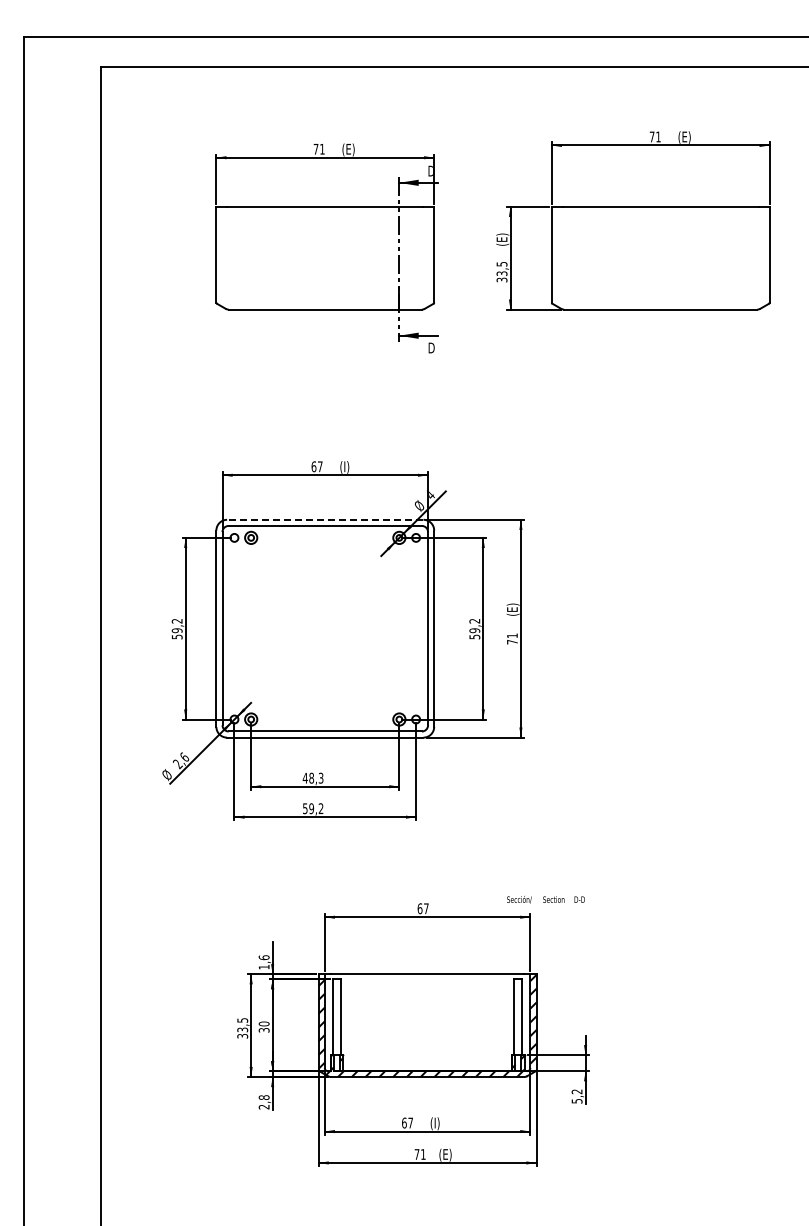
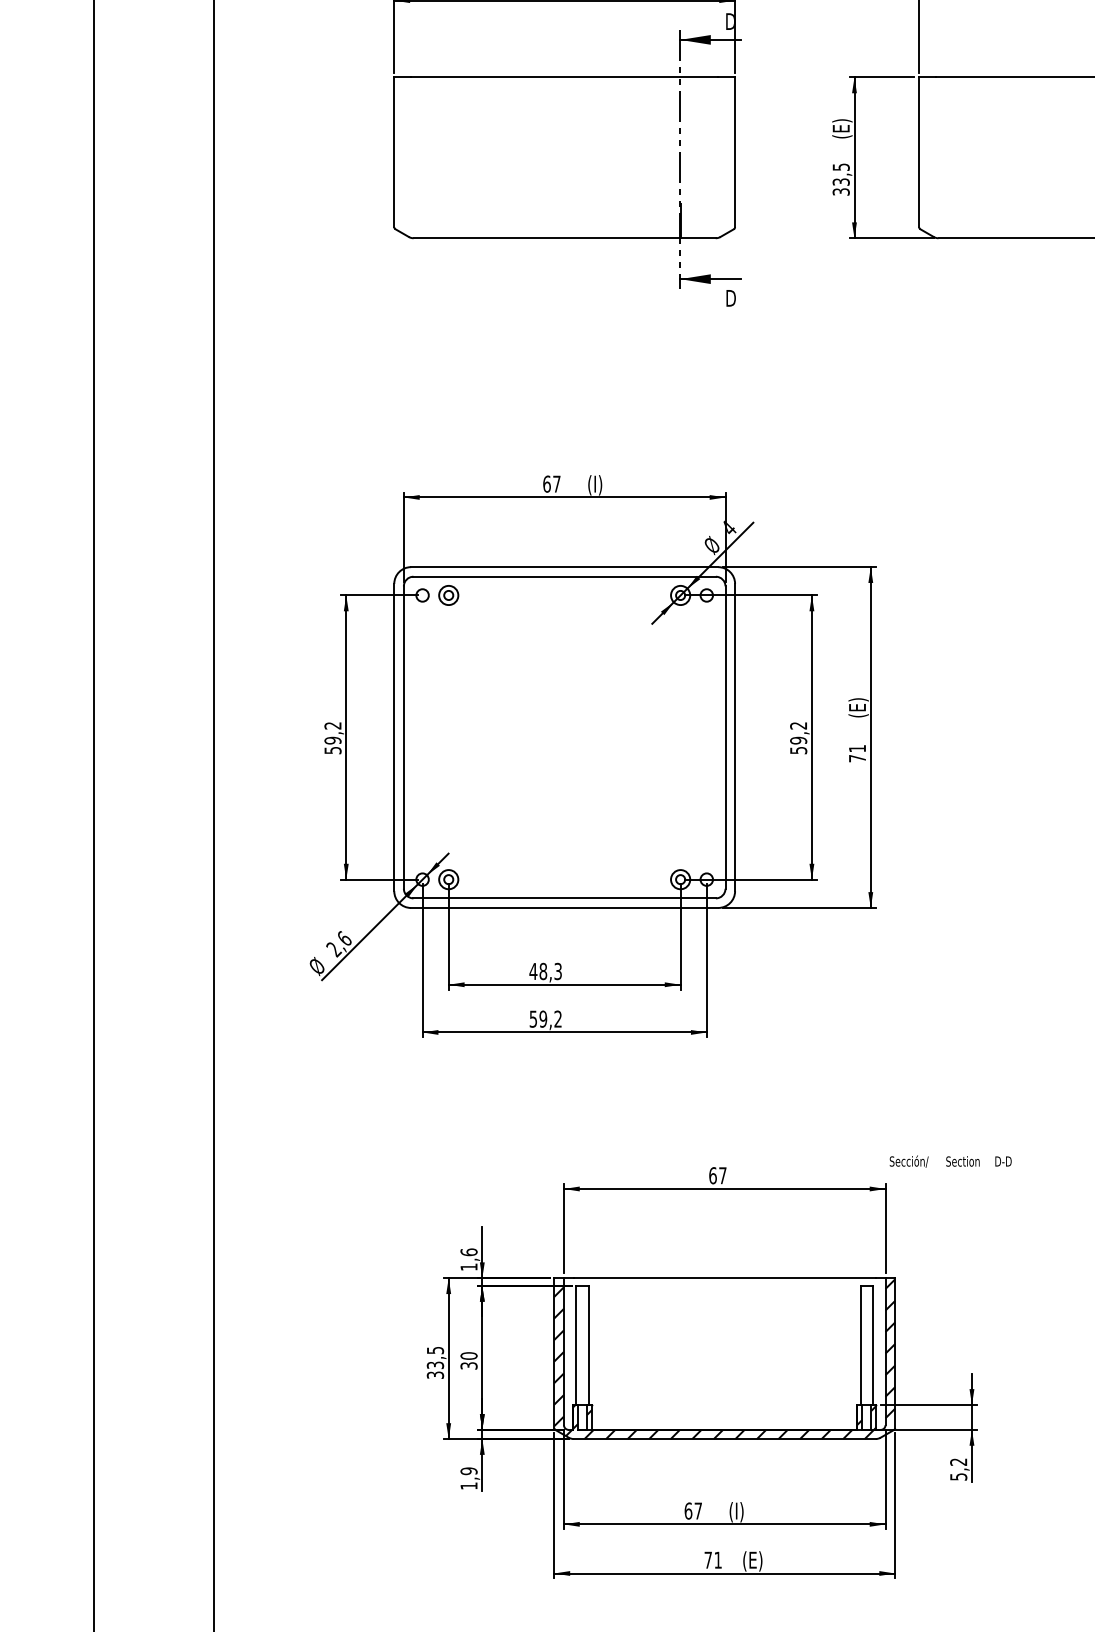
line: (324, 519) -> (563, 566), dashed -> solid
text: (545, 899) -> (949, 1161), moved
text: (263, 1102) -> (467, 1478), 2,8 -> 1,9

